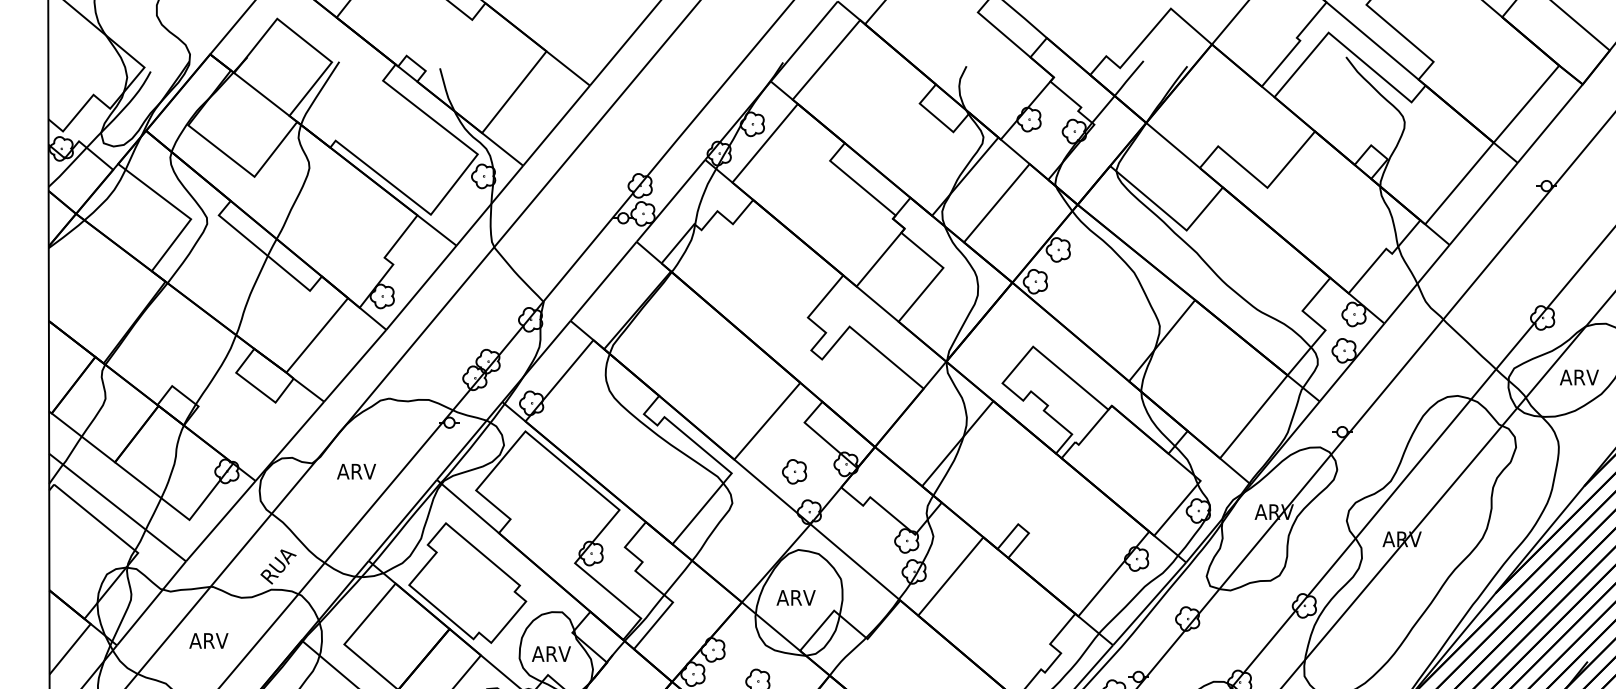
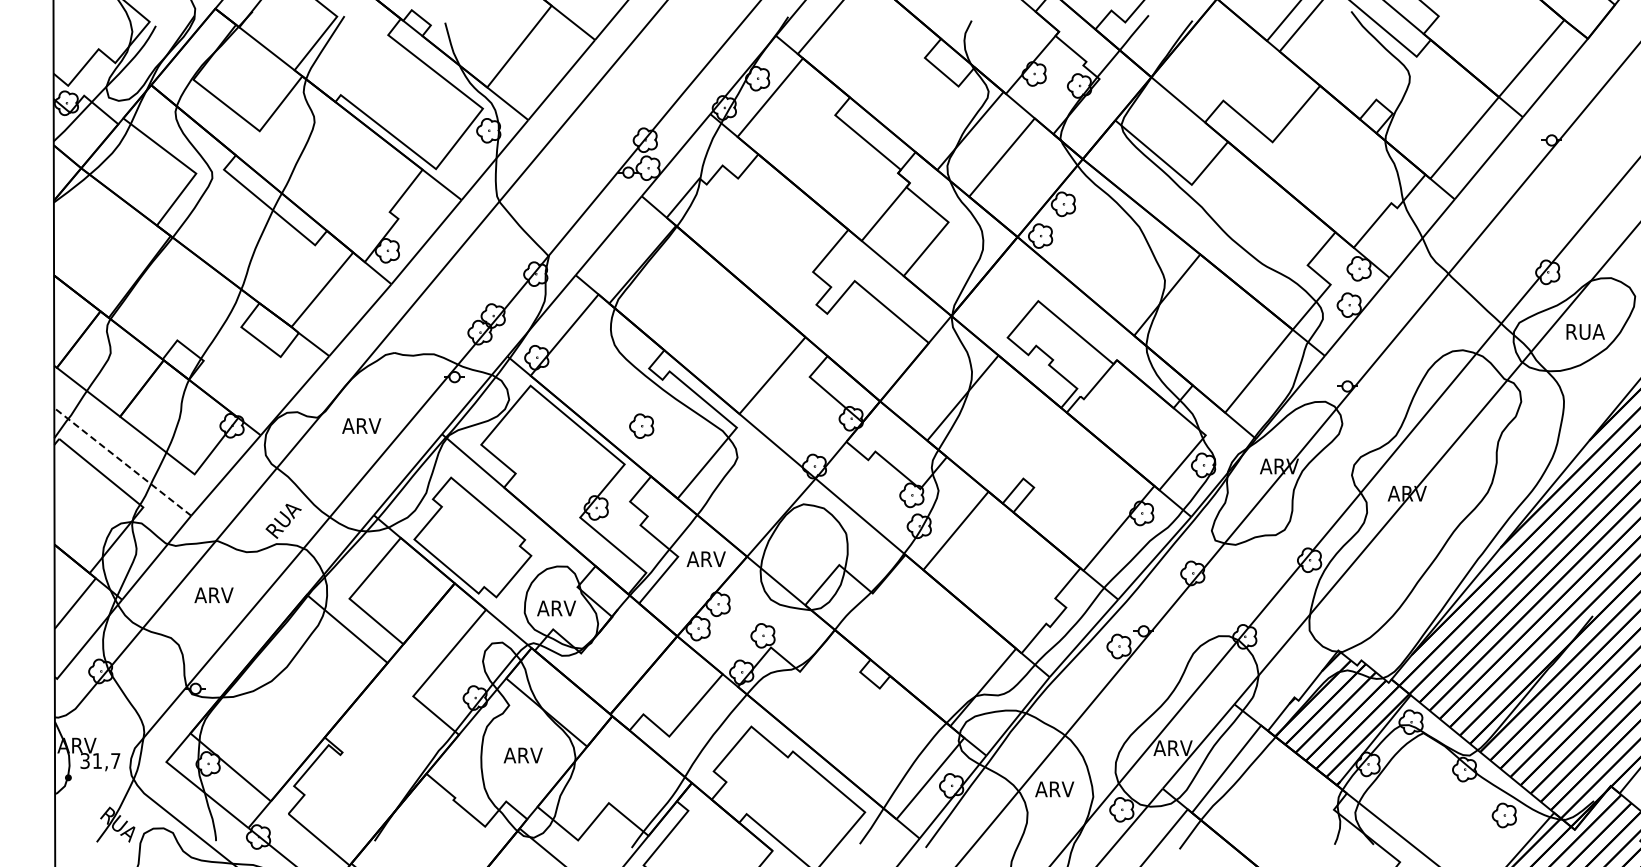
text: (1579, 377) -> (1584, 331), ARV -> RUA
part: (794, 471) -> (641, 425), moved
line: (117, 507) -> (122, 461), solid -> dashed
text: (795, 597) -> (705, 558), moved

